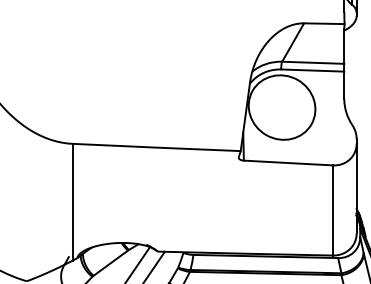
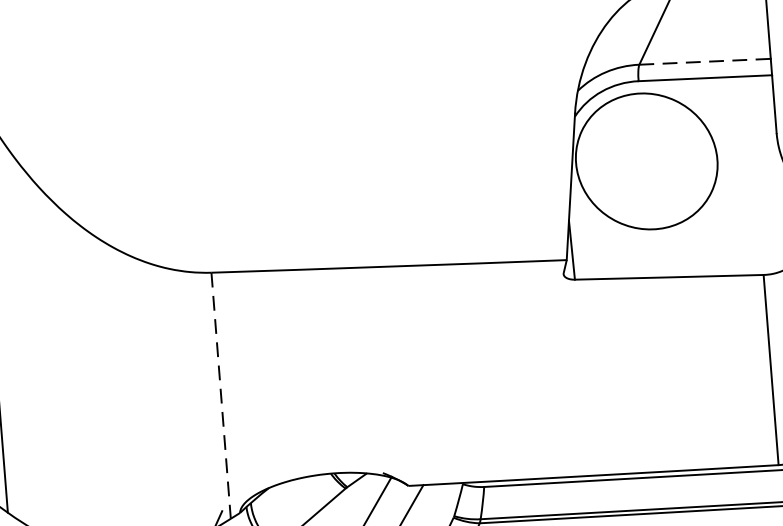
line: (313, 62) -> (705, 61), solid -> dashed
line: (72, 202) -> (220, 396), solid -> dashed

